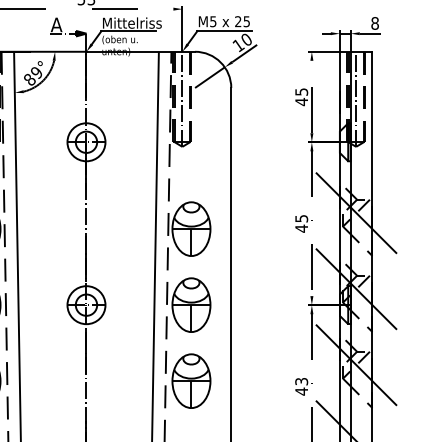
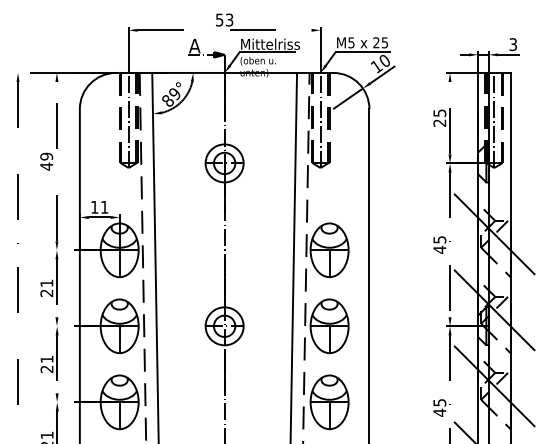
text: (375, 23) -> (513, 44), 8 -> 3
text: (301, 102) -> (439, 123), 45 -> 25
text: (301, 381) -> (439, 402), 43 -> 45

